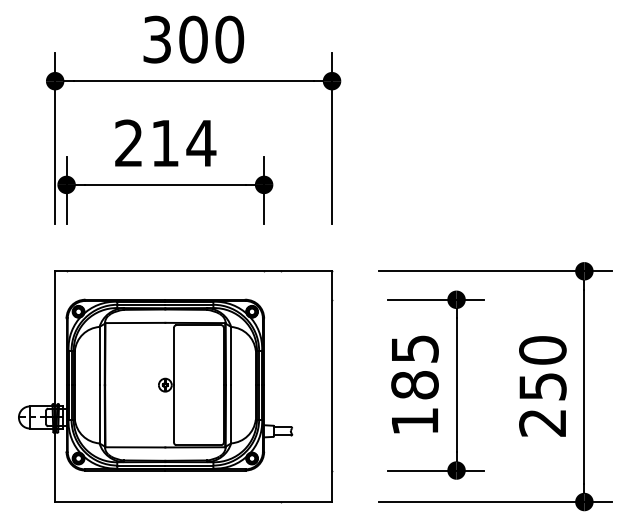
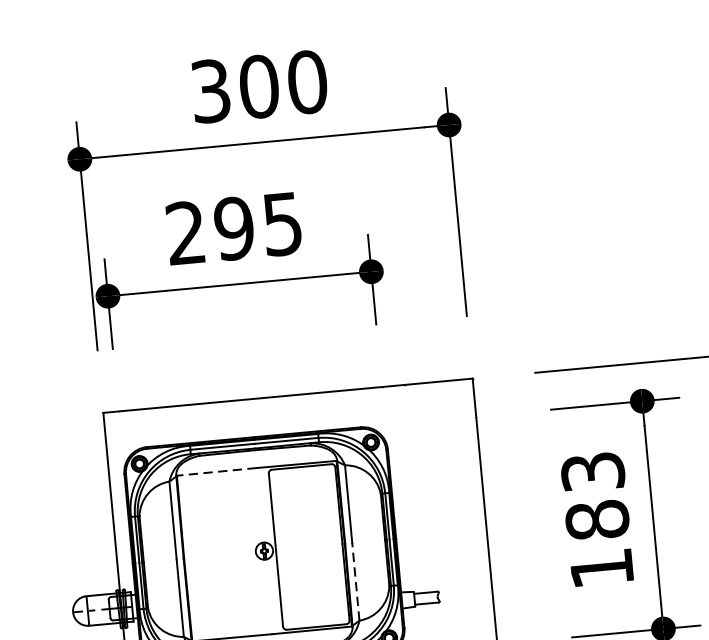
text: (183, 143) -> (258, 226), 214 -> 295
line: (135, 322) -> (216, 471), solid -> dashed
text: (414, 348) -> (592, 471), 185 -> 183
line: (231, 413) -> (356, 580), solid -> dashed

